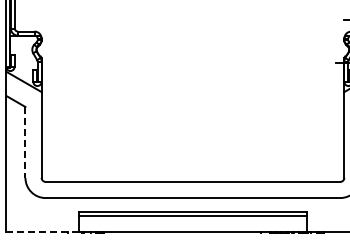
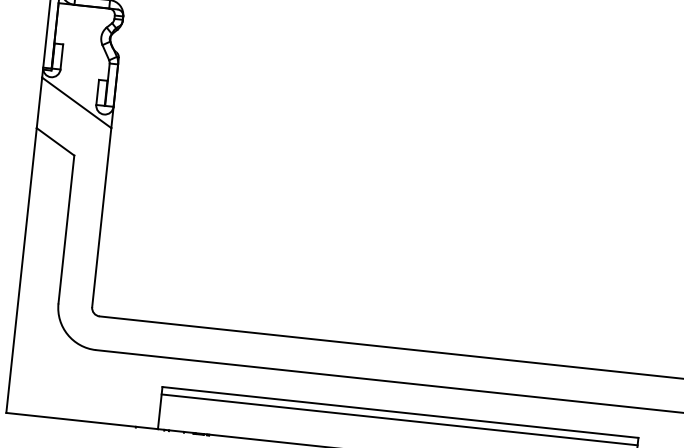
line: (25, 142) -> (66, 229), dashed -> solid
line: (43, 232) -> (83, 421), dashed -> solid

